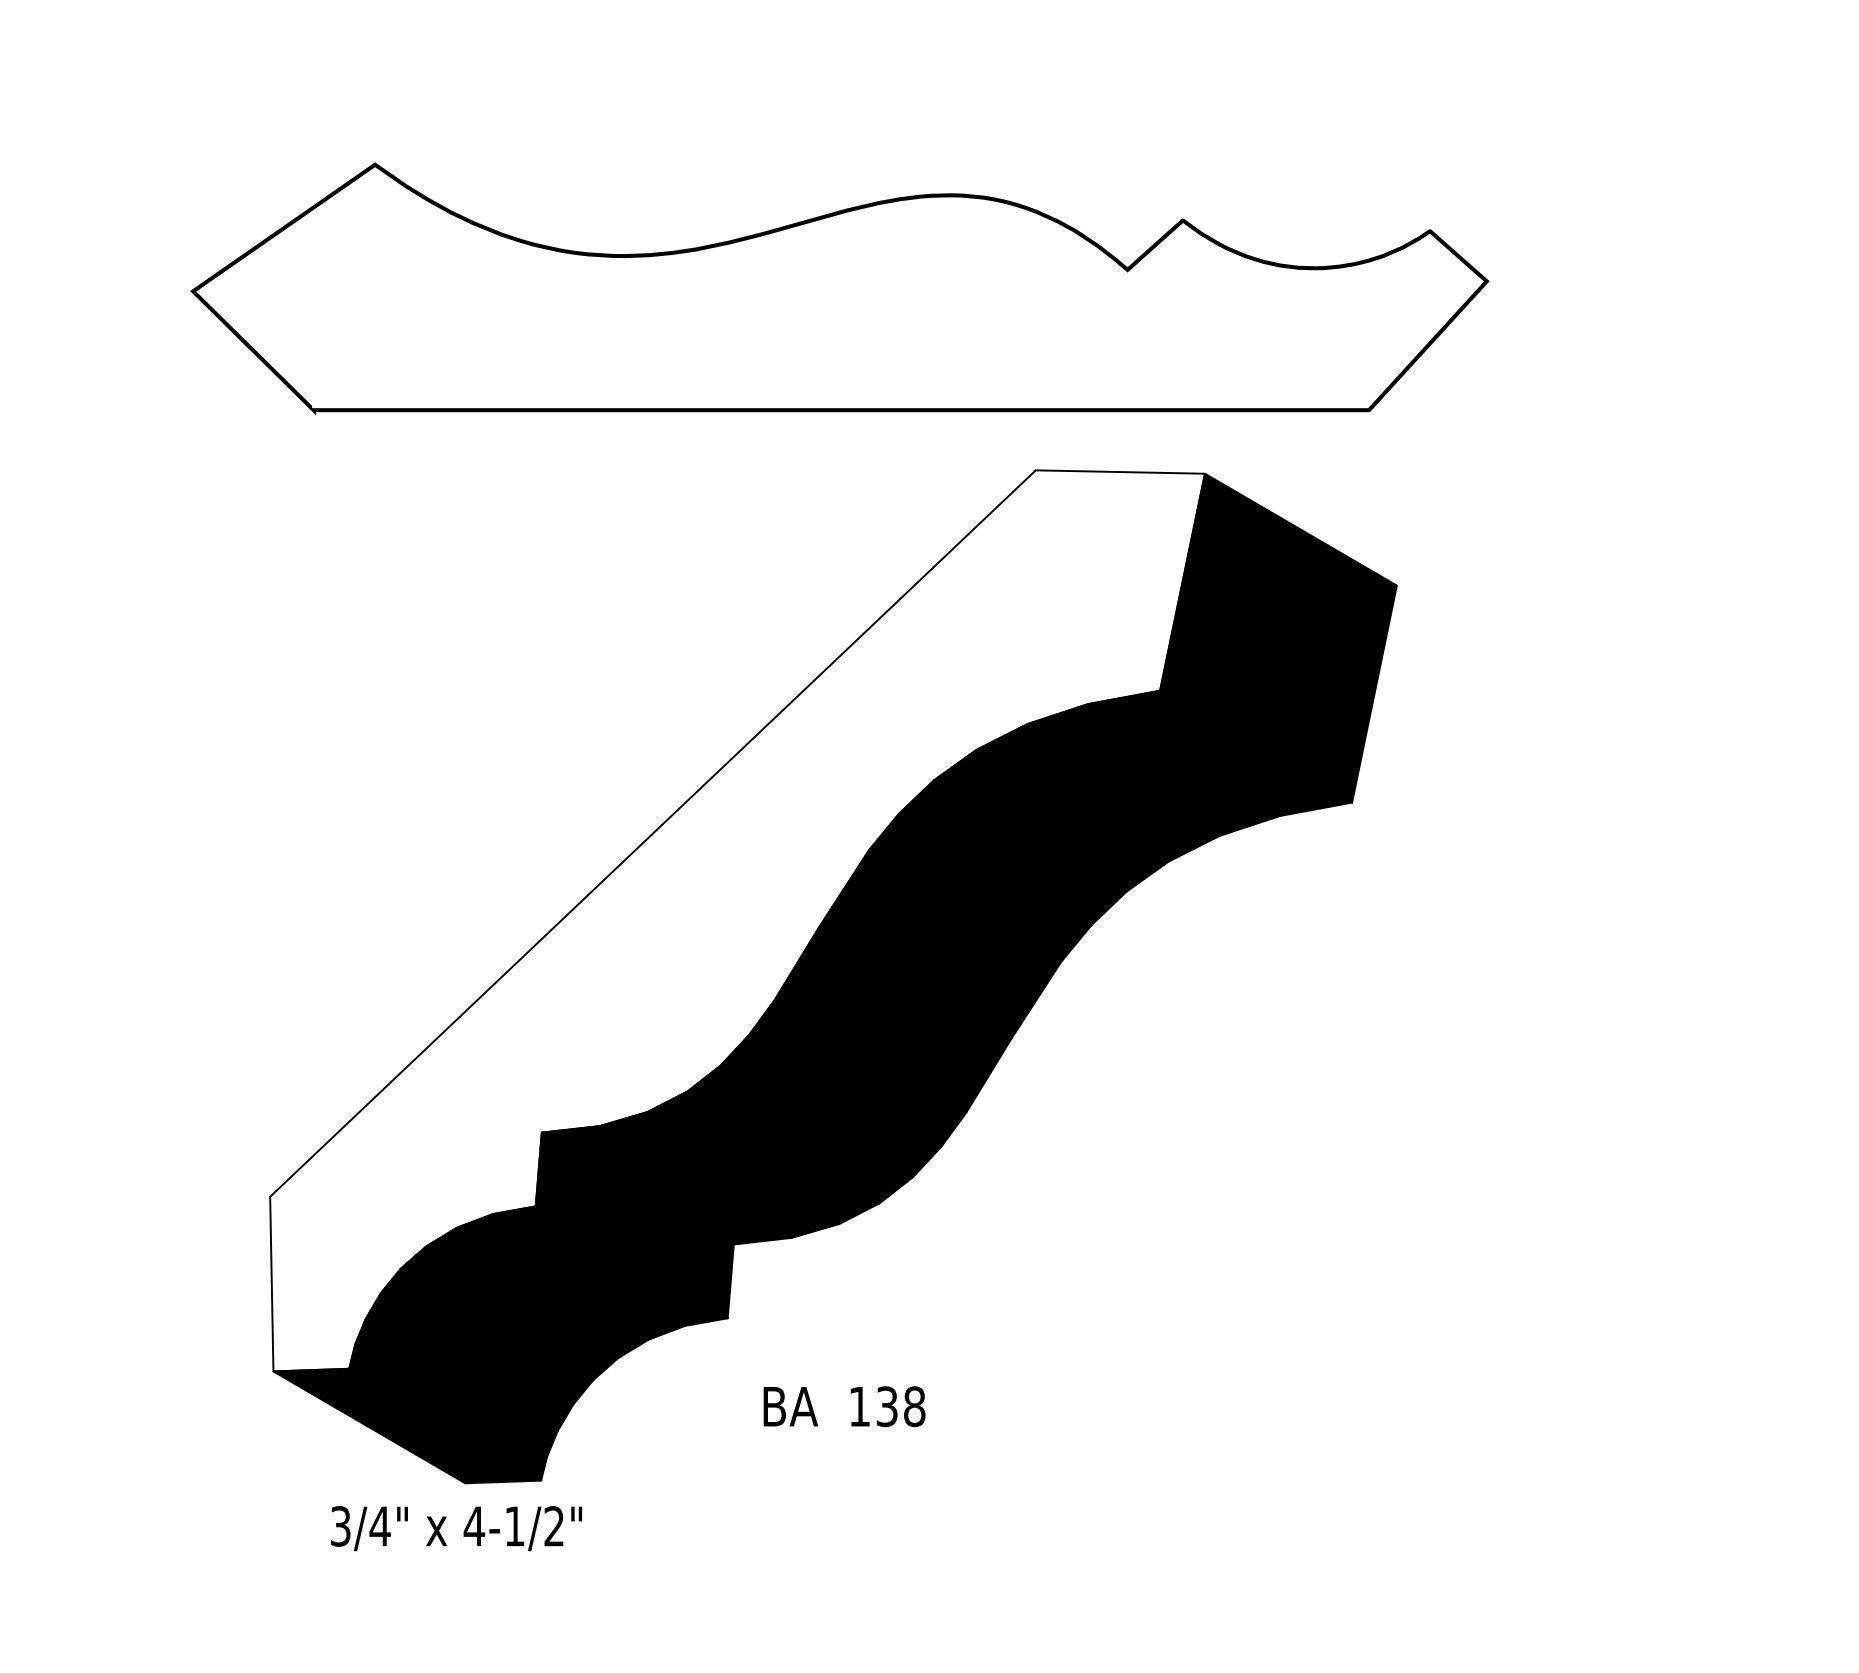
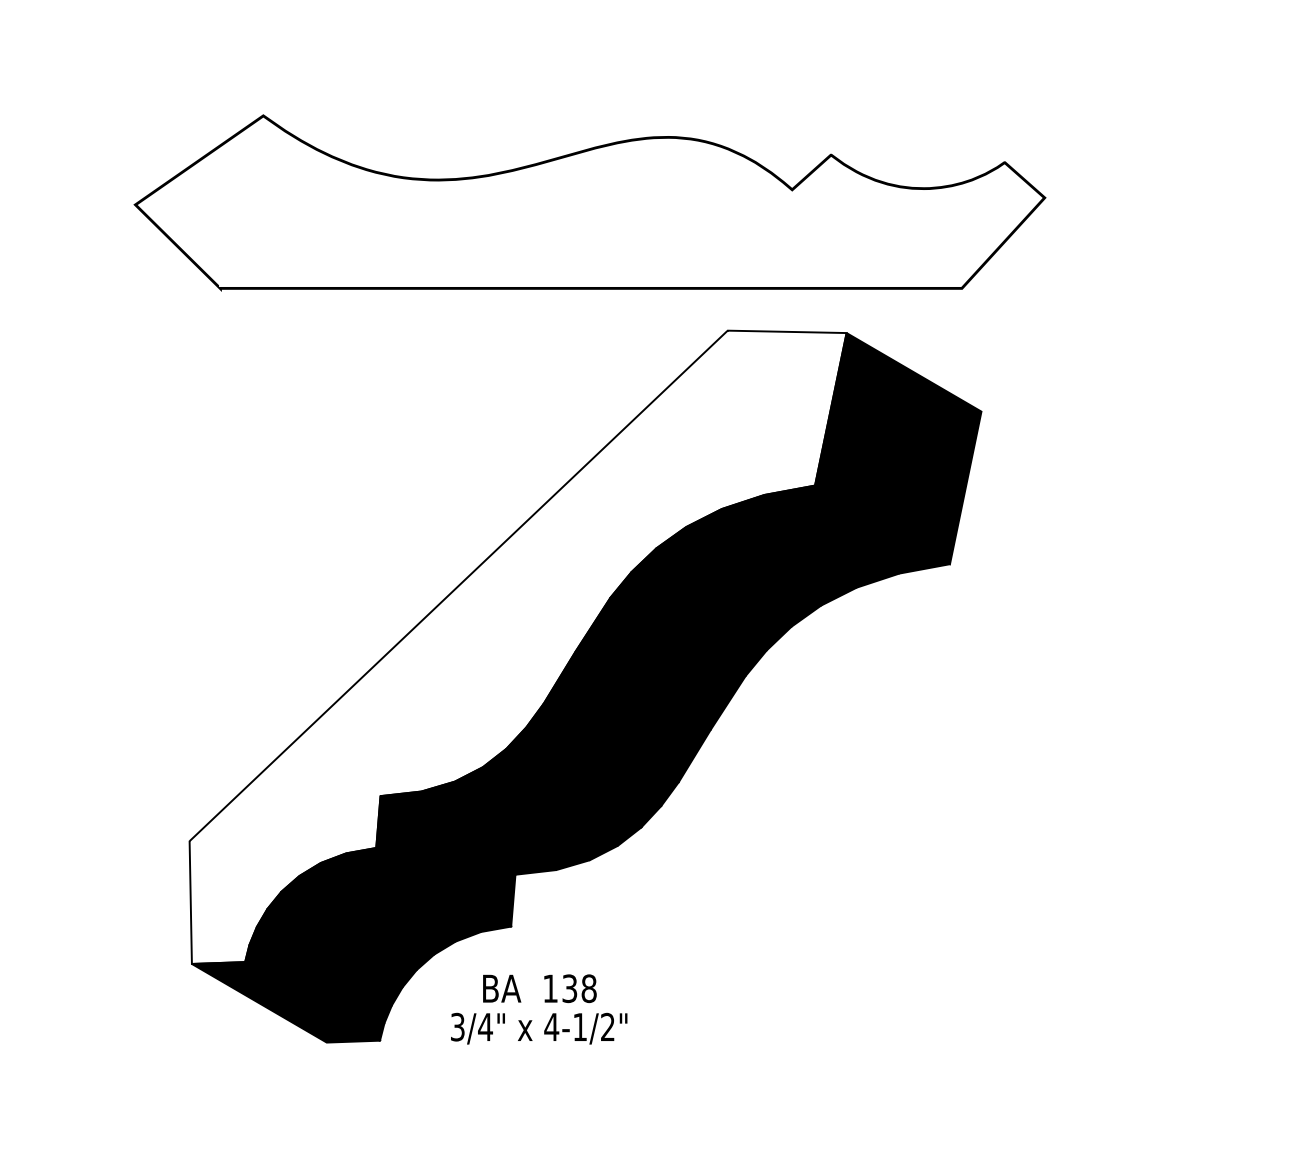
text: (844, 1406) -> (539, 988), moved
text: (456, 1528) -> (539, 1028), moved

